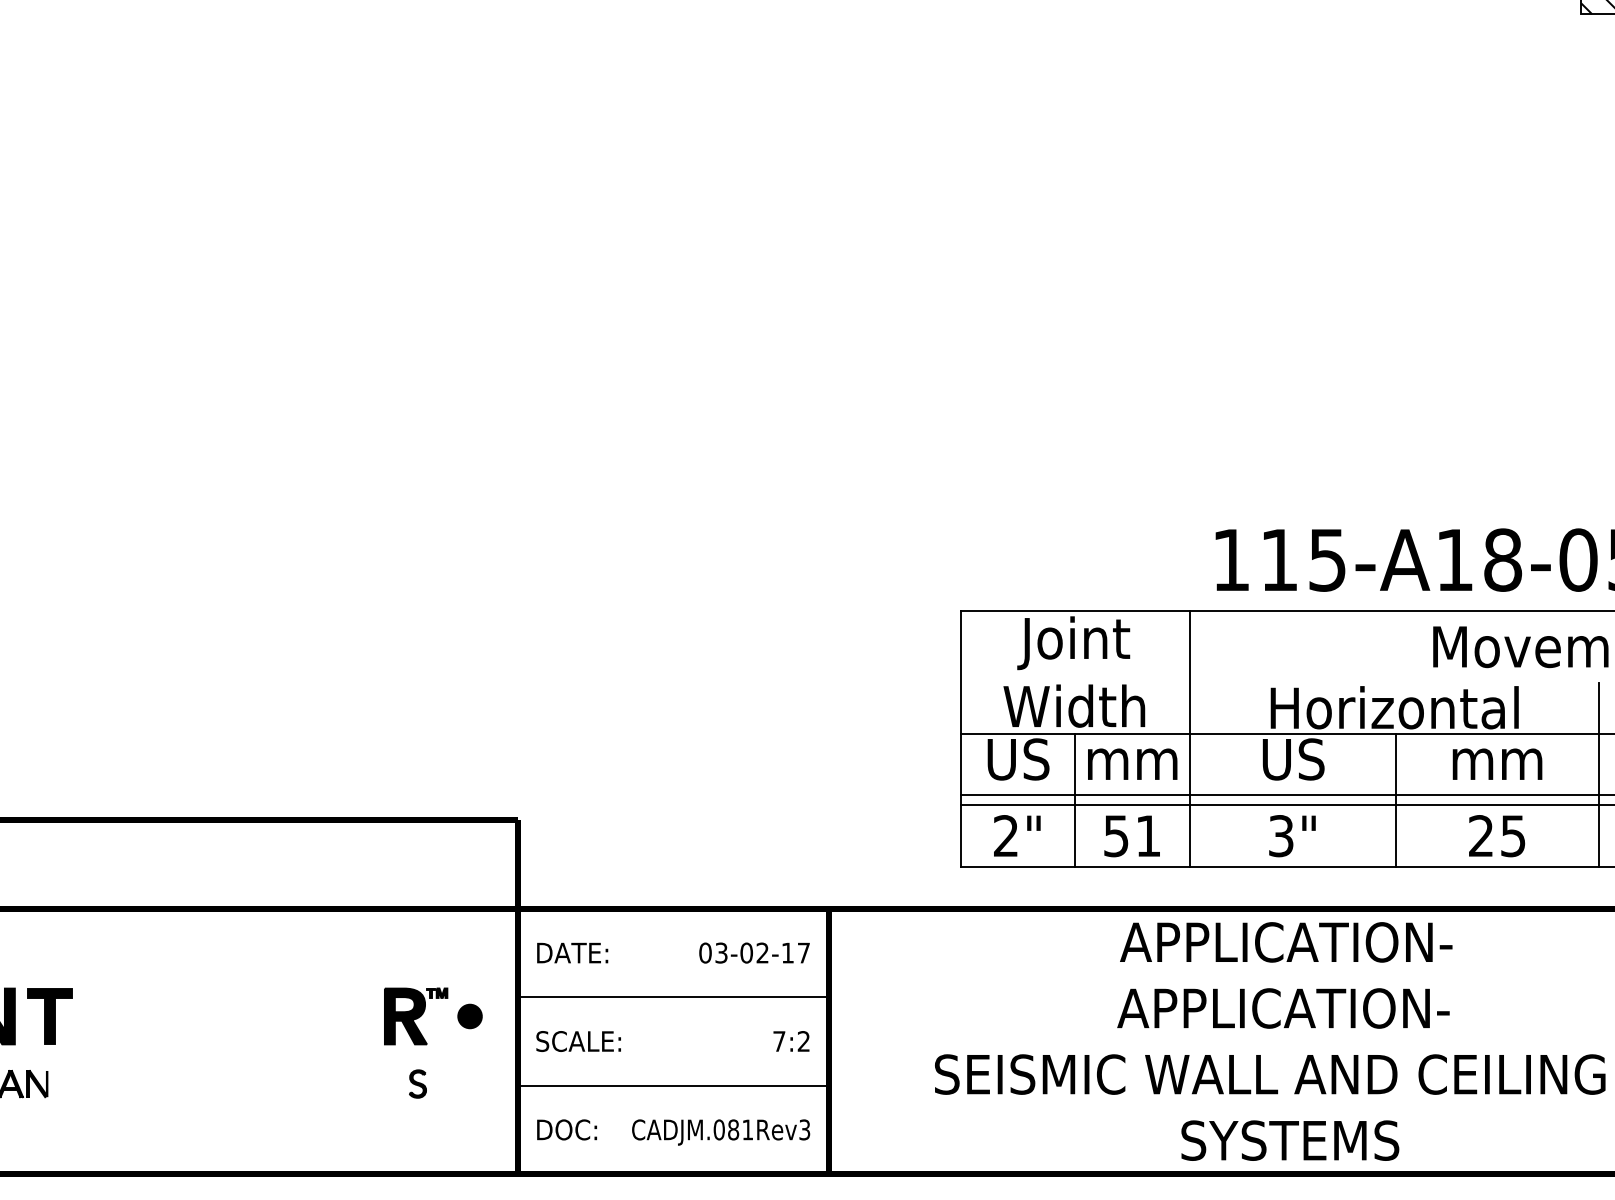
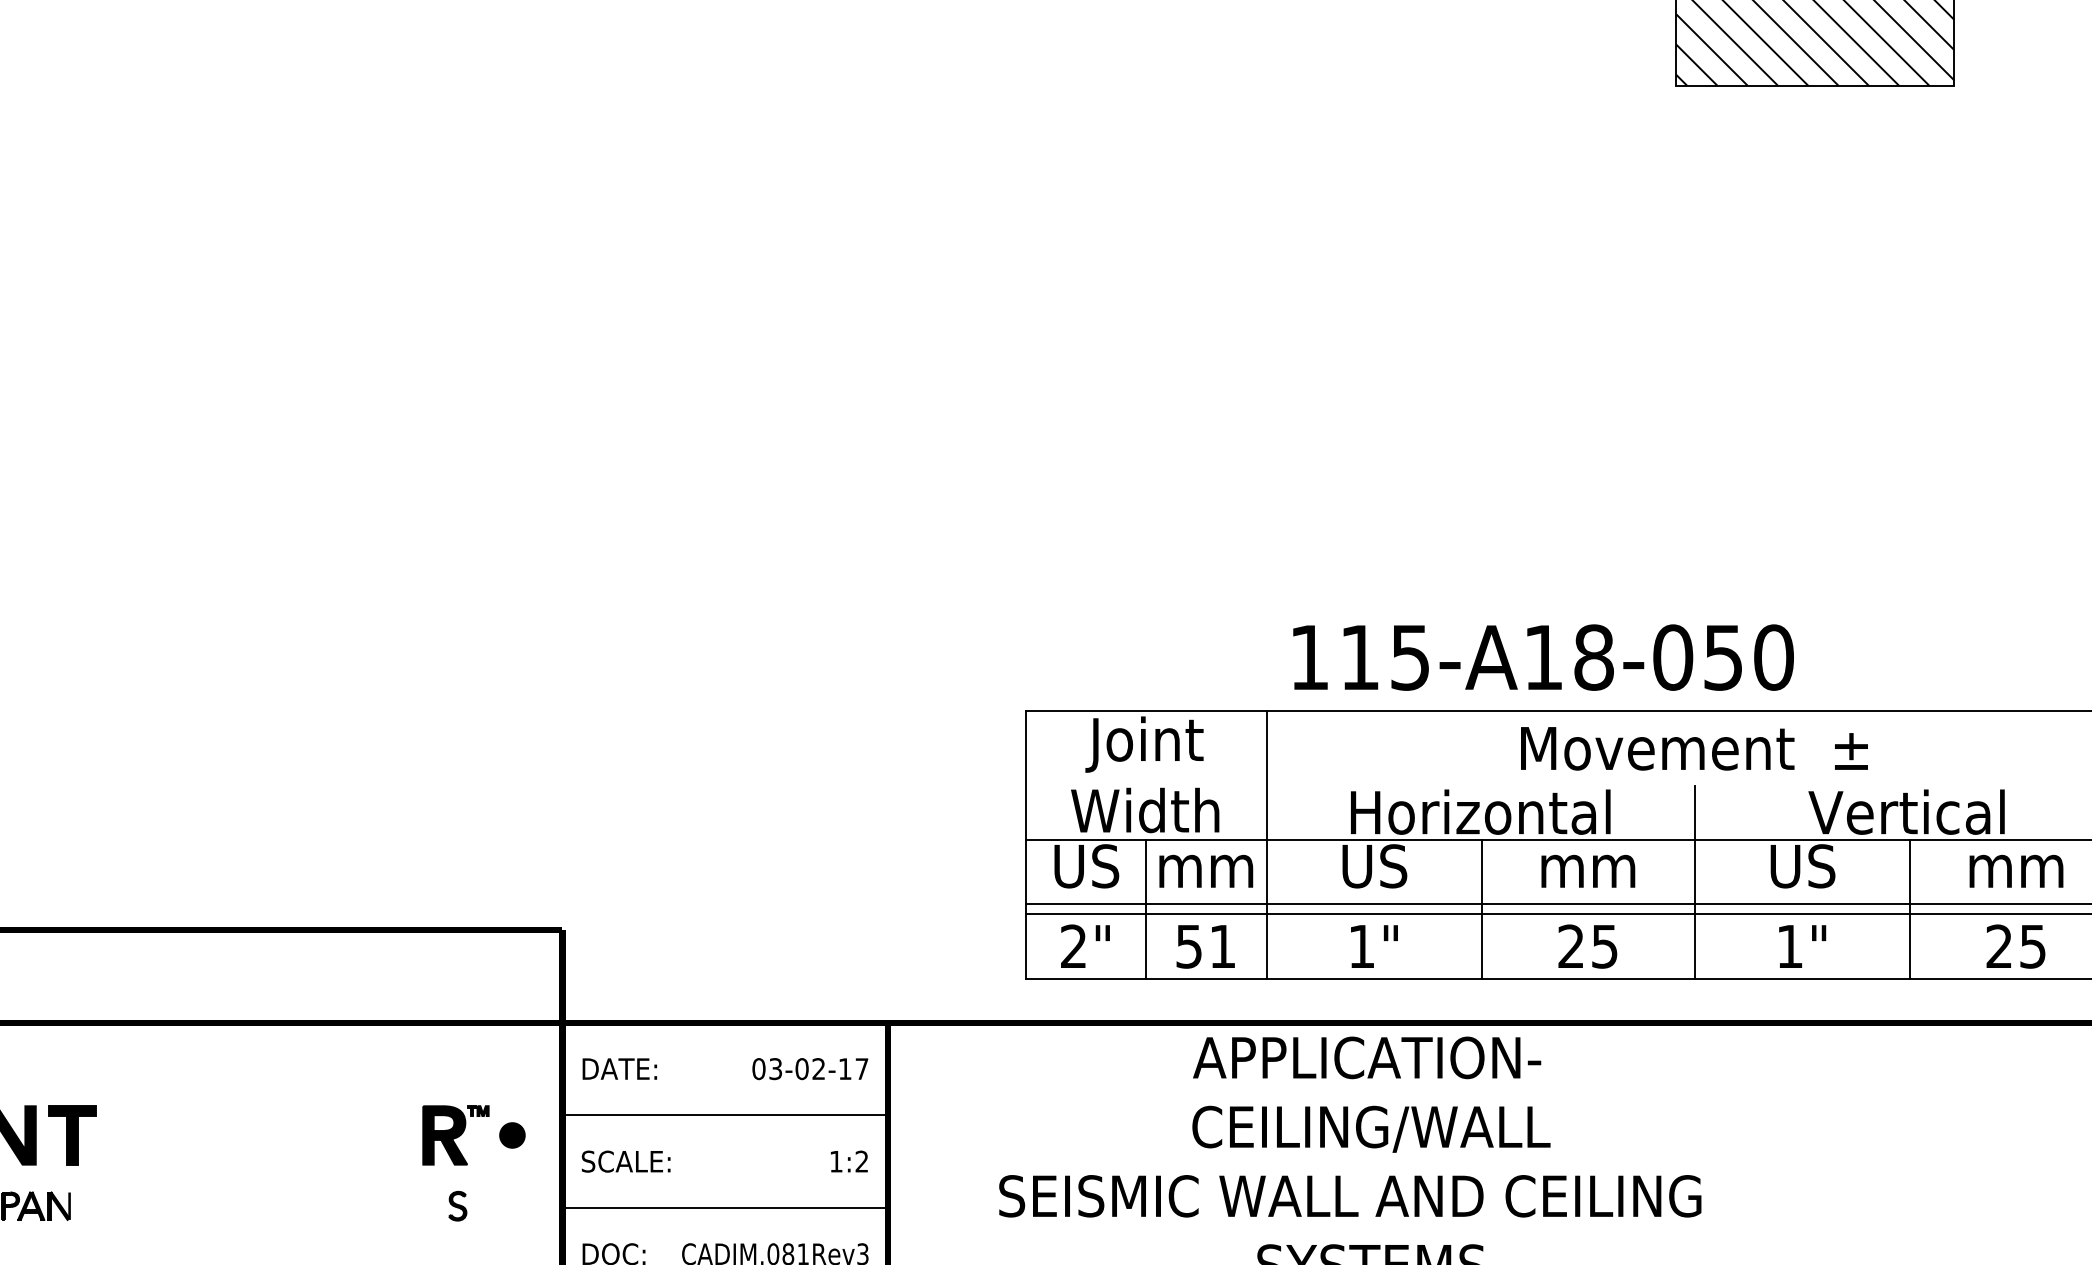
text: (1280, 836) -> (1361, 946), 3" -> 1"
text: (1289, 1009) -> (1370, 1128), APPLICATION- -> CEILING/WALL
text: (779, 1041) -> (836, 1161), 7:2 -> 1:2

